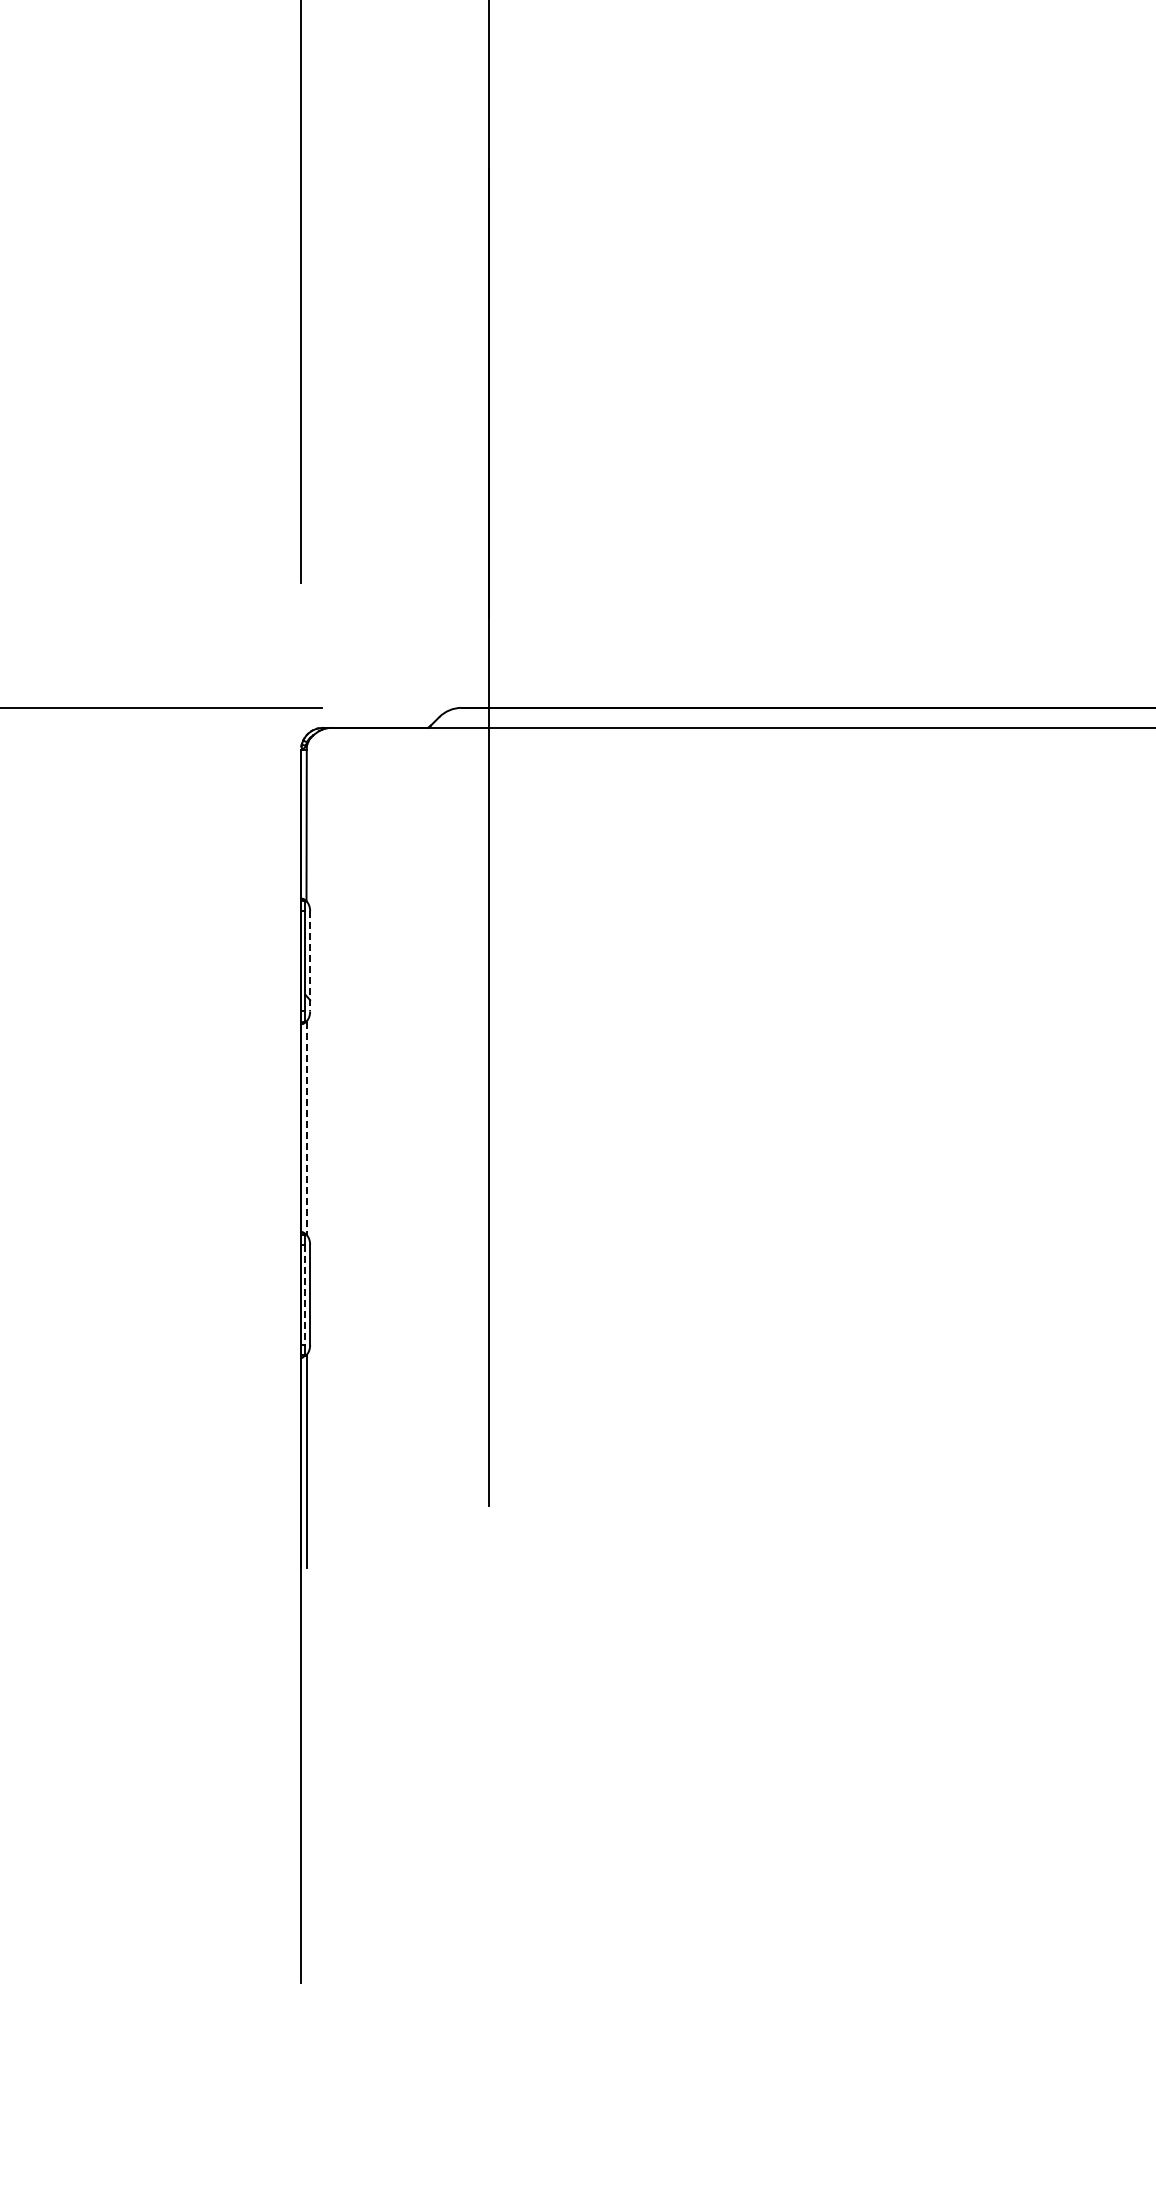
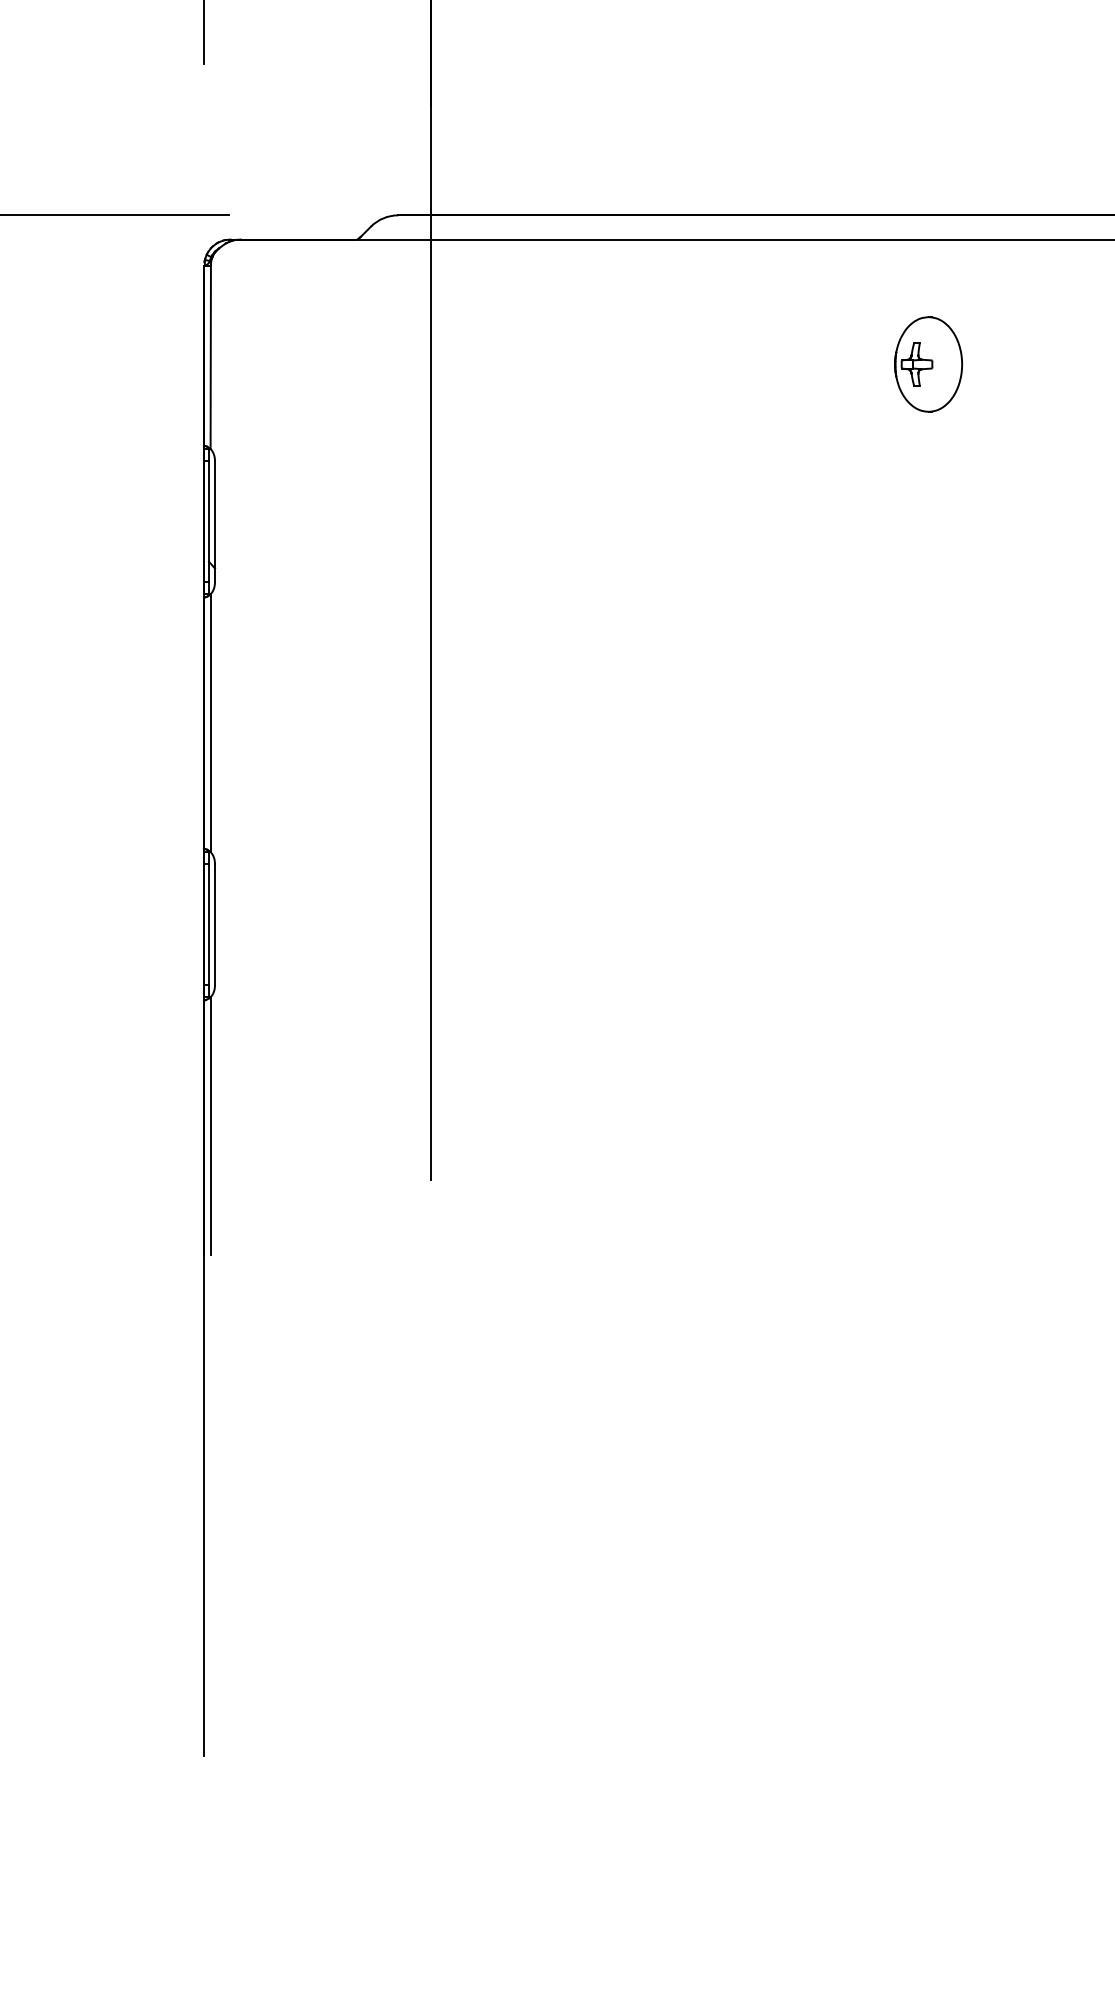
part: (900, 831) -> (928, 364), added
line: (310, 961) -> (215, 521), dashed -> solid
line: (306, 1128) -> (210, 723), dashed -> solid
line: (305, 1295) -> (209, 925), dashed -> solid

